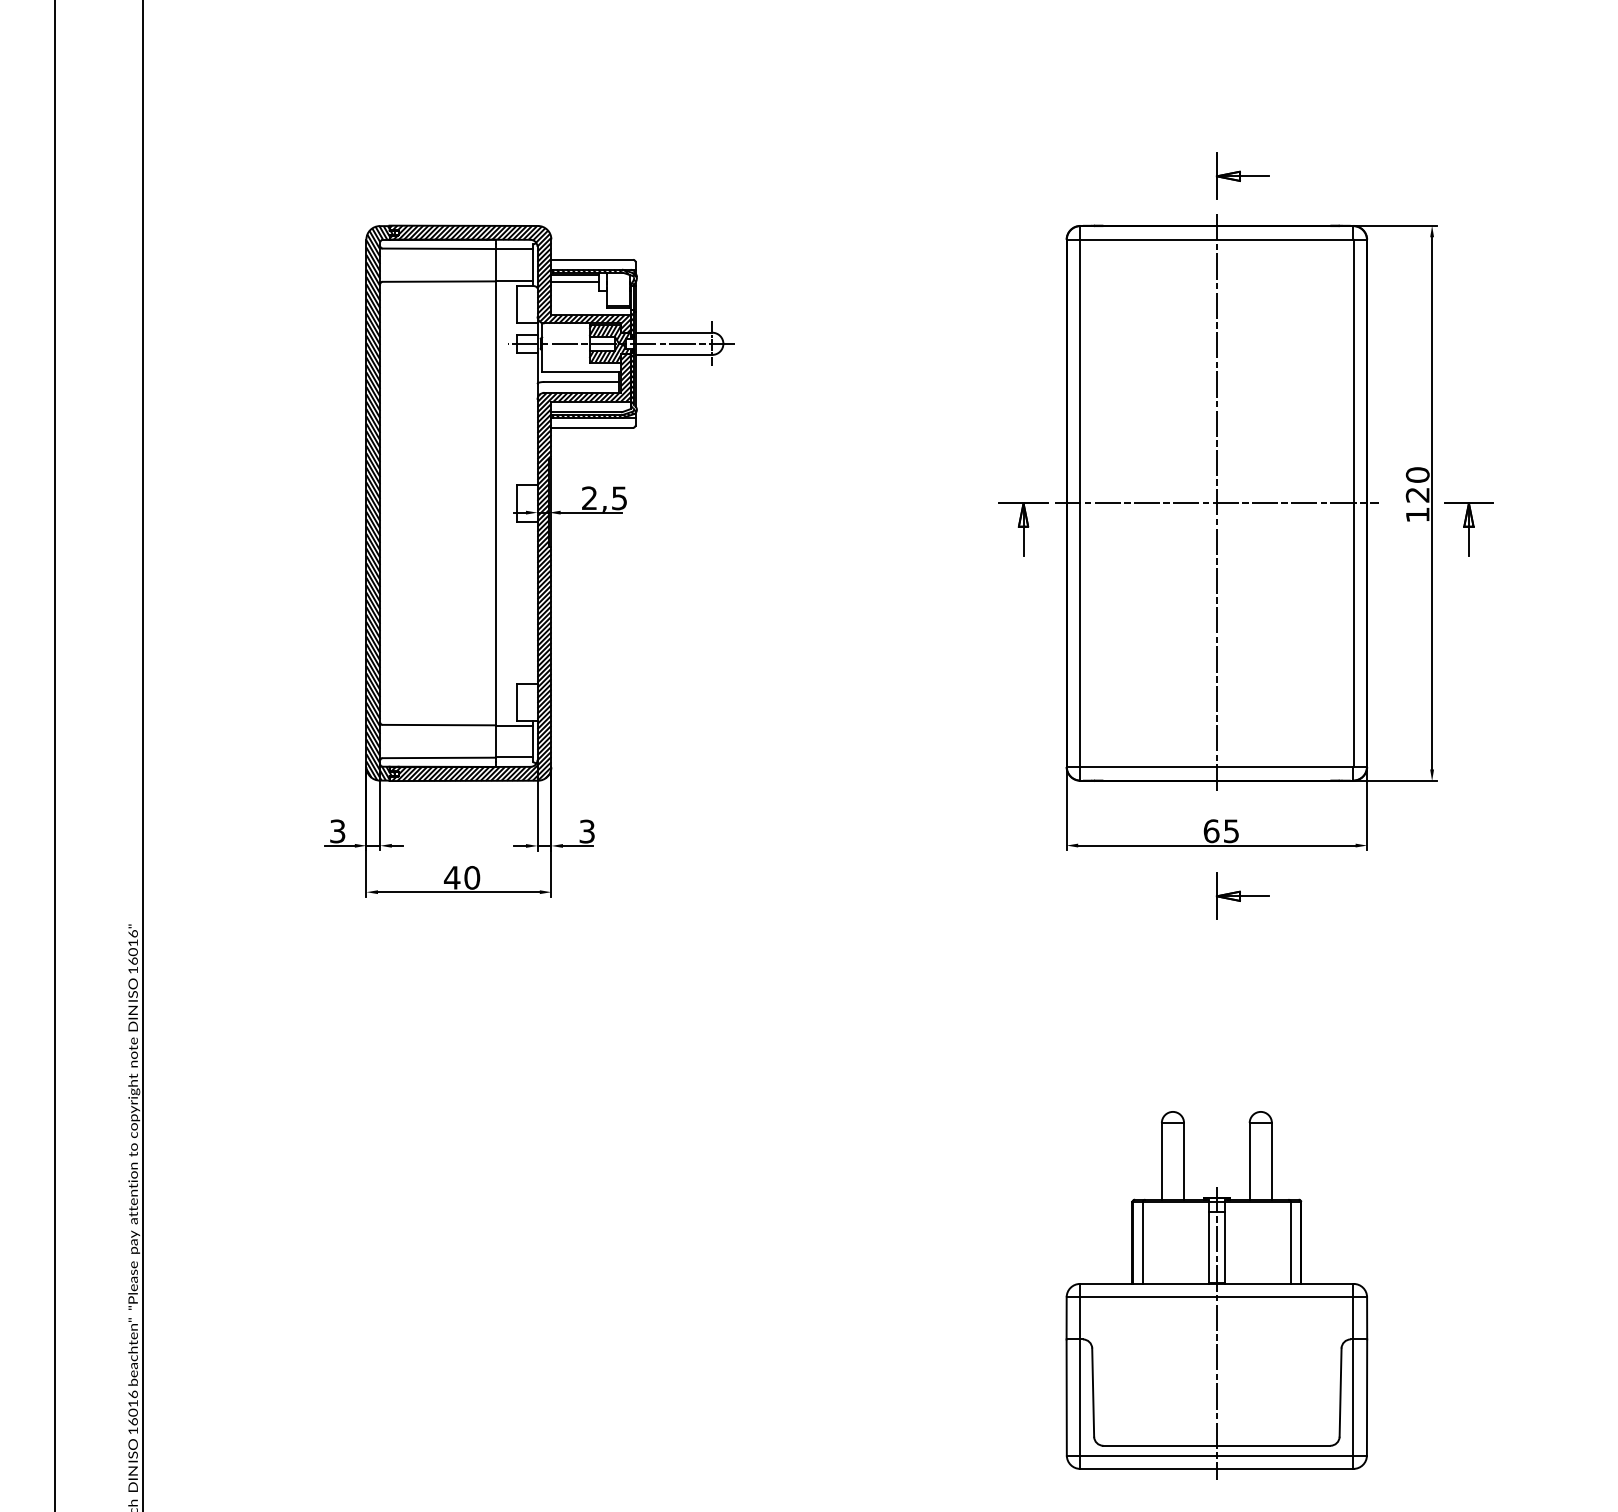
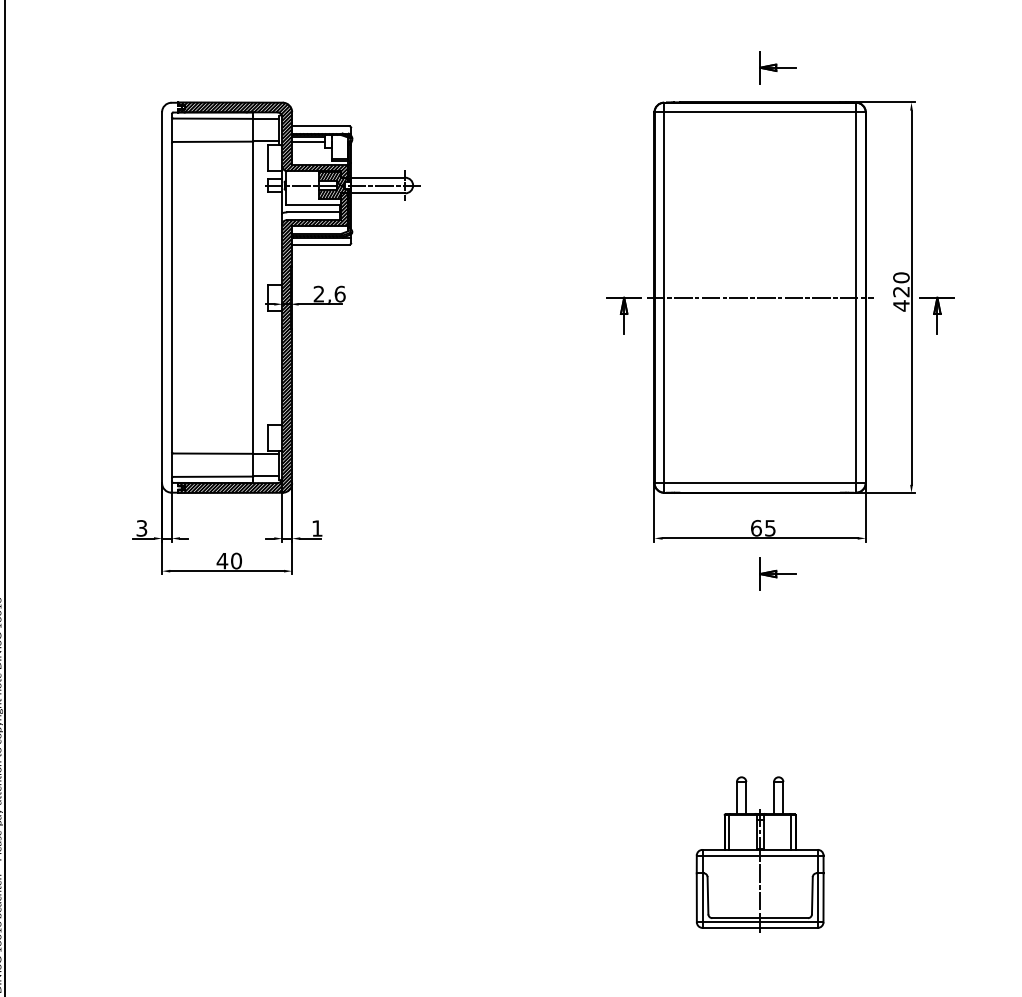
text: (619, 498) -> (340, 294), 2,5 -> 2,6
hatch: (380, 503) -> (172, 297), removed
line: (1216, 503) -> (759, 297), removed
text: (1417, 514) -> (901, 305), 120 -> 420
text: (586, 831) -> (316, 528), 3 -> 1
part: (1216, 1295) -> (759, 854), size x0.6

